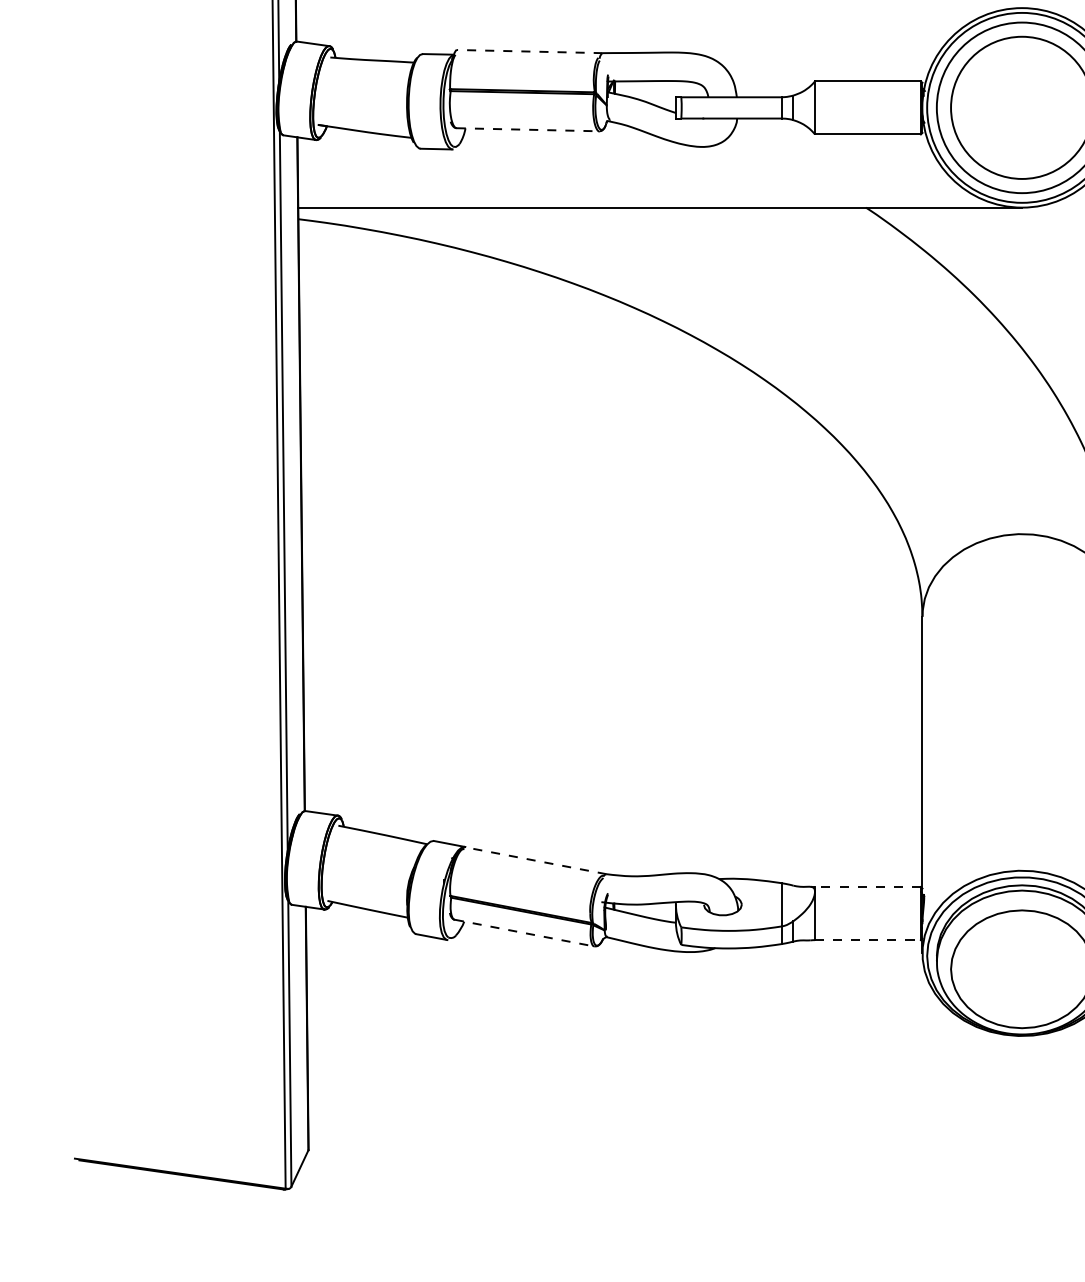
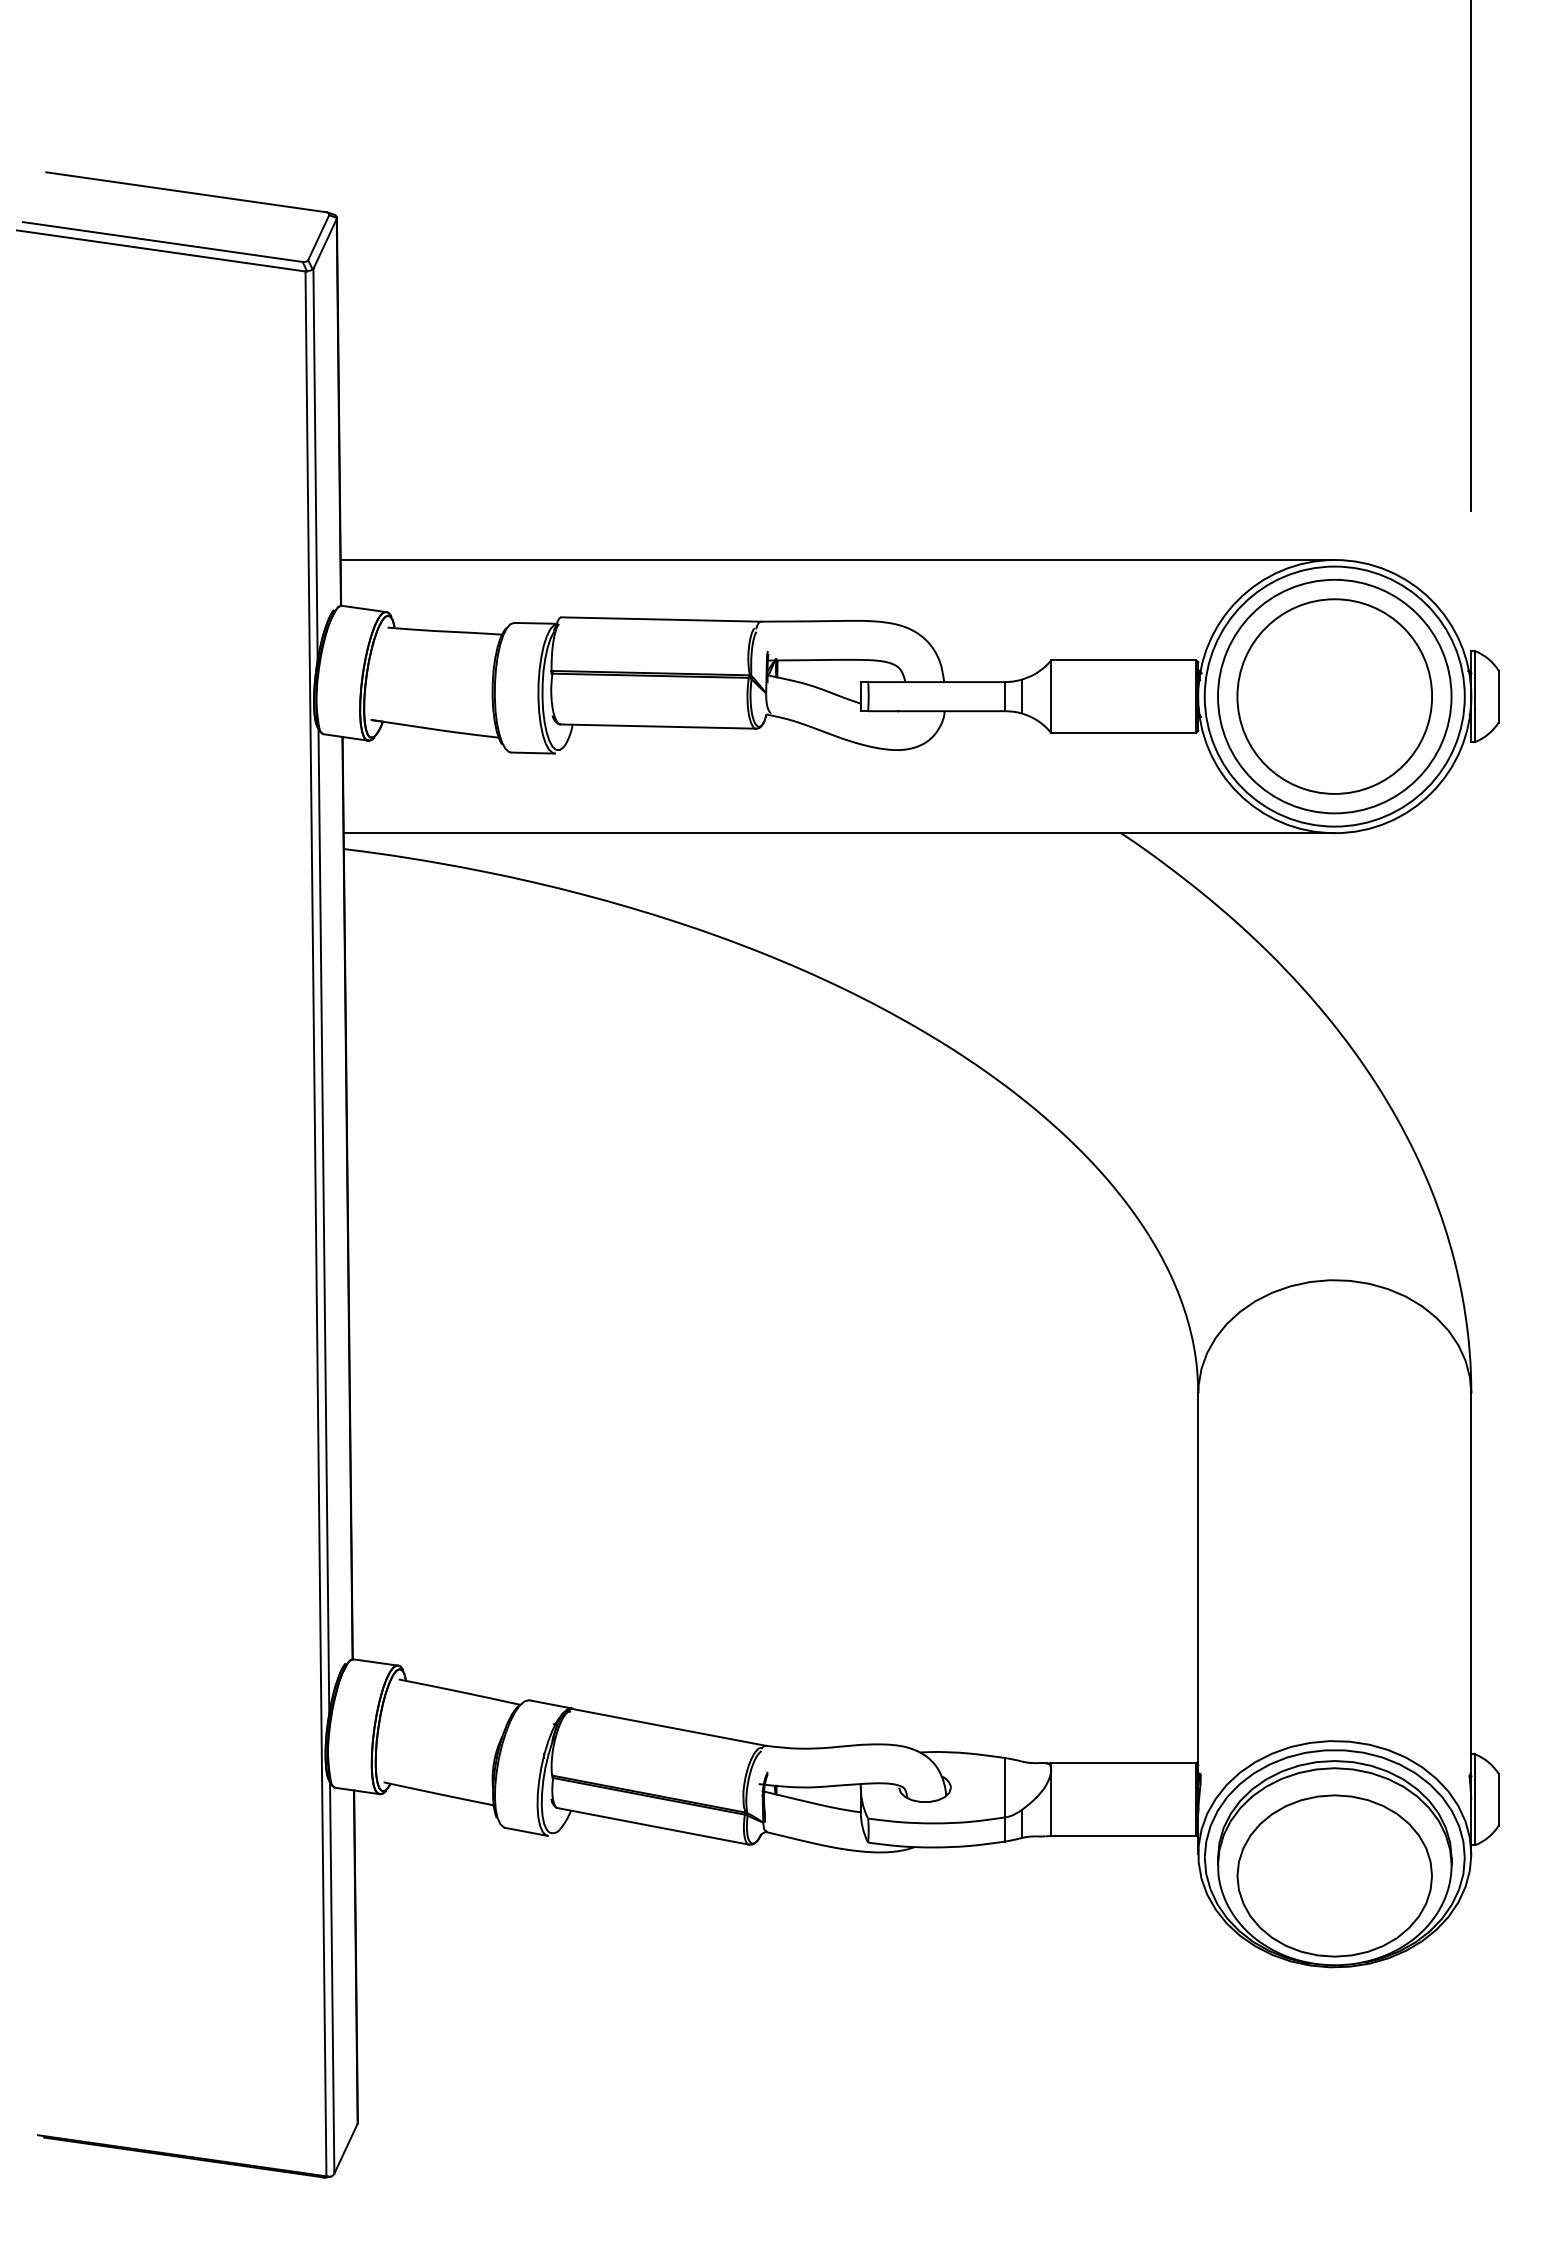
line: (658, 8) -> (837, 560), added
line: (529, 51) -> (660, 619), dashed -> solid
line: (528, 129) -> (658, 726), dashed -> solid
line: (535, 860) -> (668, 1727), dashed -> solid
line: (867, 887) -> (1123, 1763), dashed -> solid
line: (525, 933) -> (654, 1826), dashed -> solid
line: (867, 940) -> (1123, 1836), dashed -> solid

